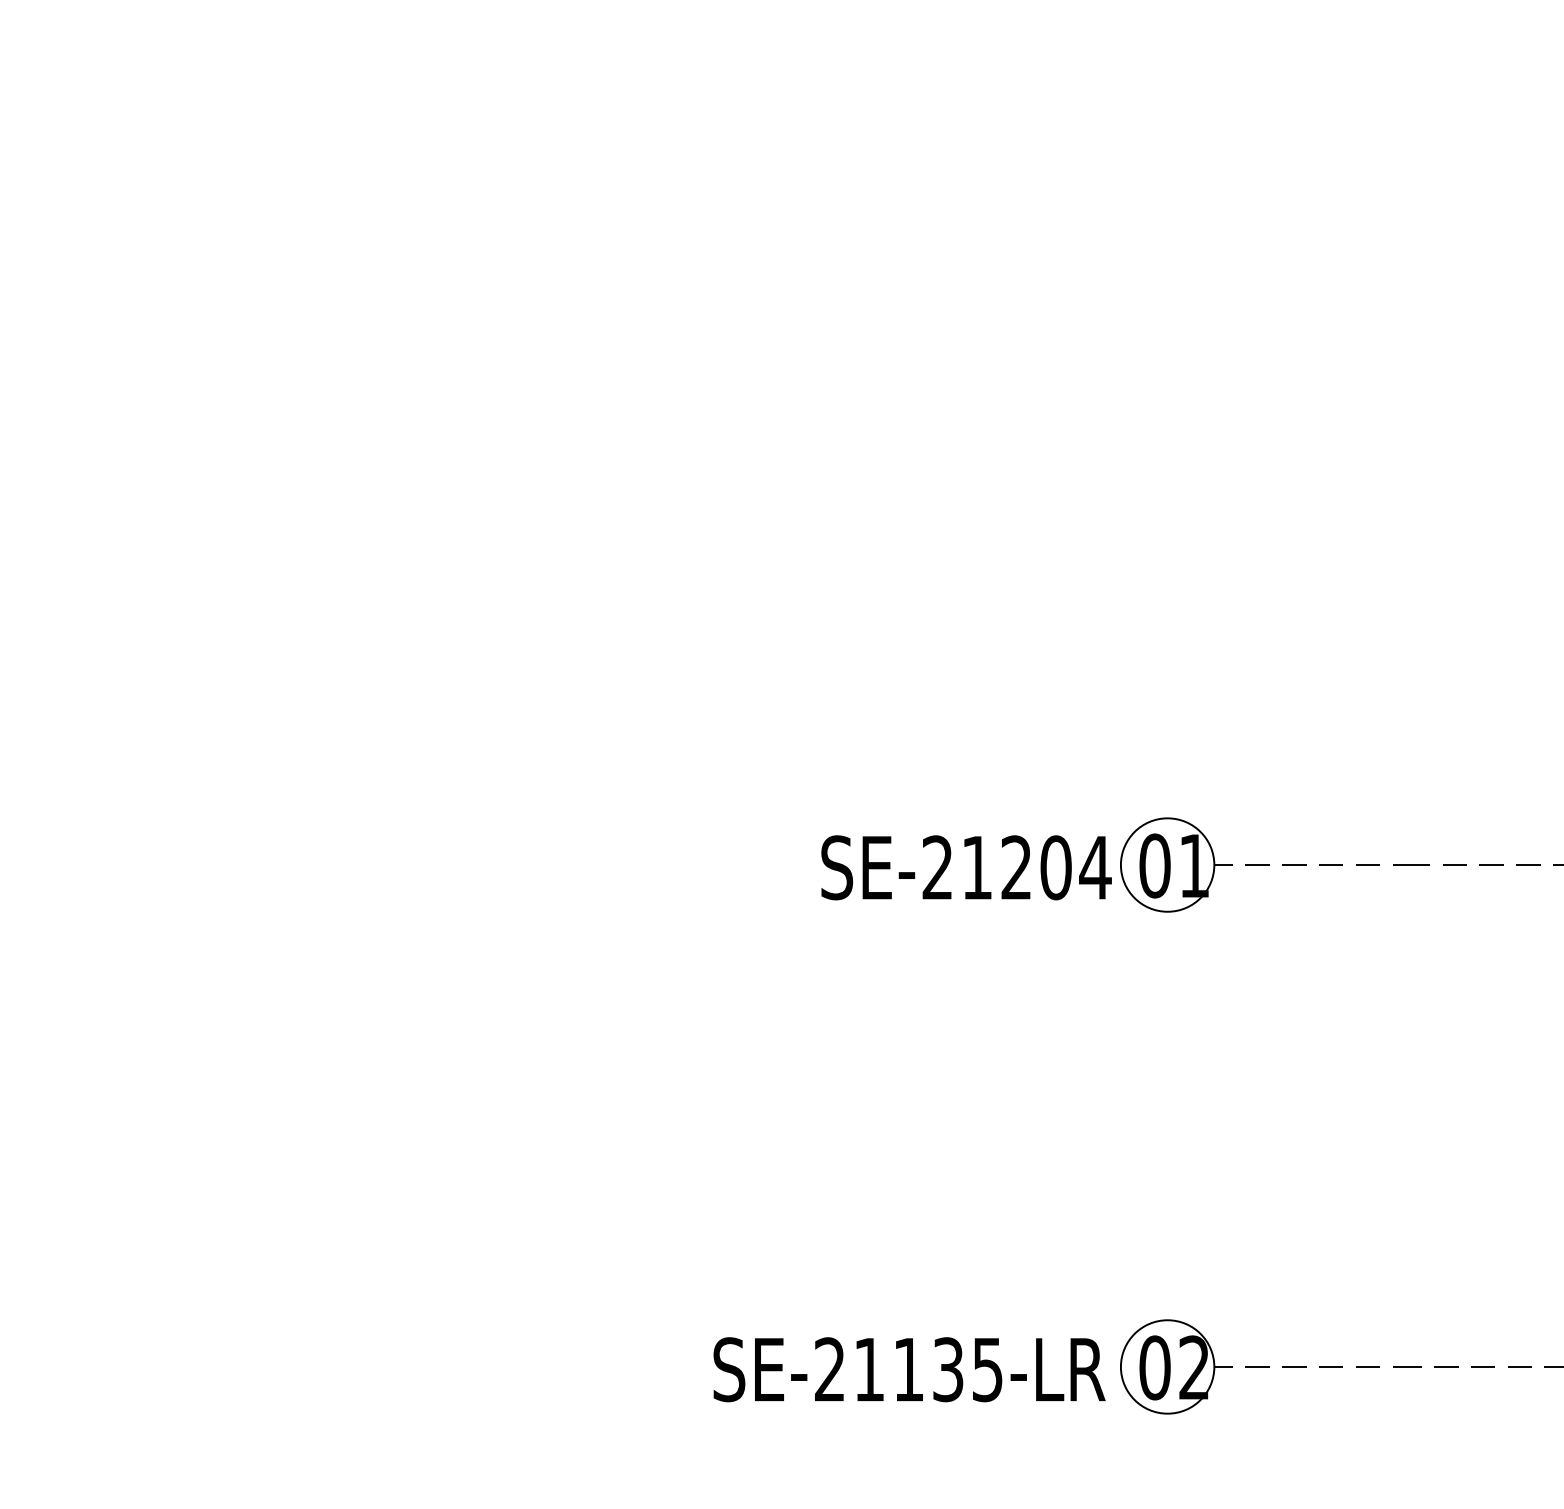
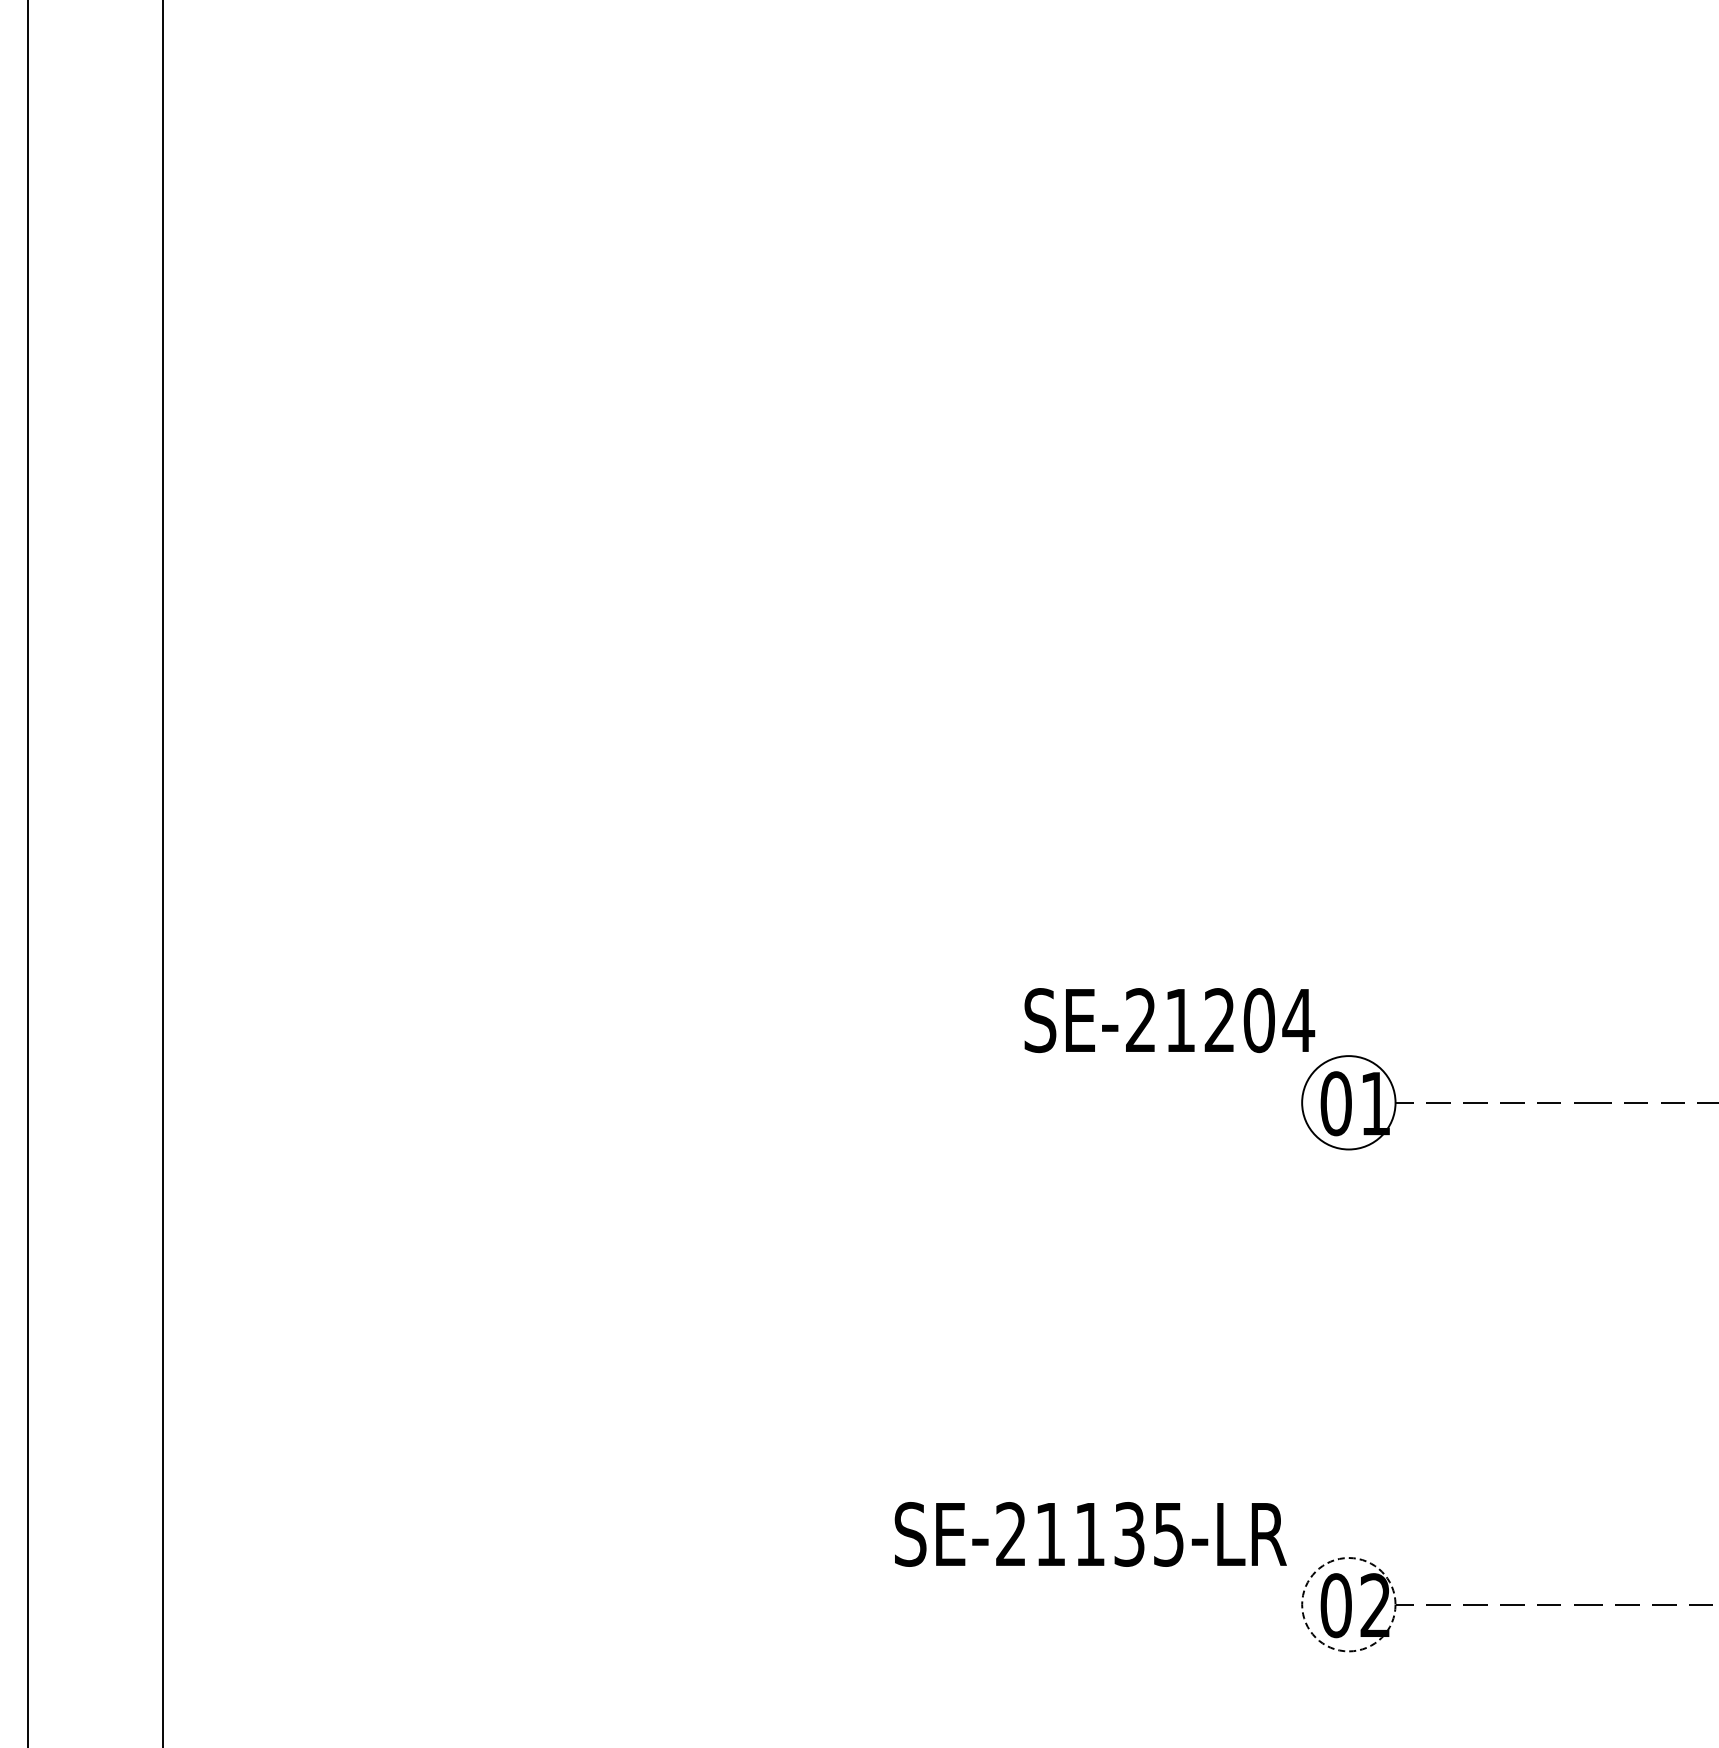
text: (966, 867) -> (1169, 1020), moved
circle: (1167, 1366) -> (1348, 1604), solid -> dashed
text: (909, 1369) -> (1090, 1534), moved

